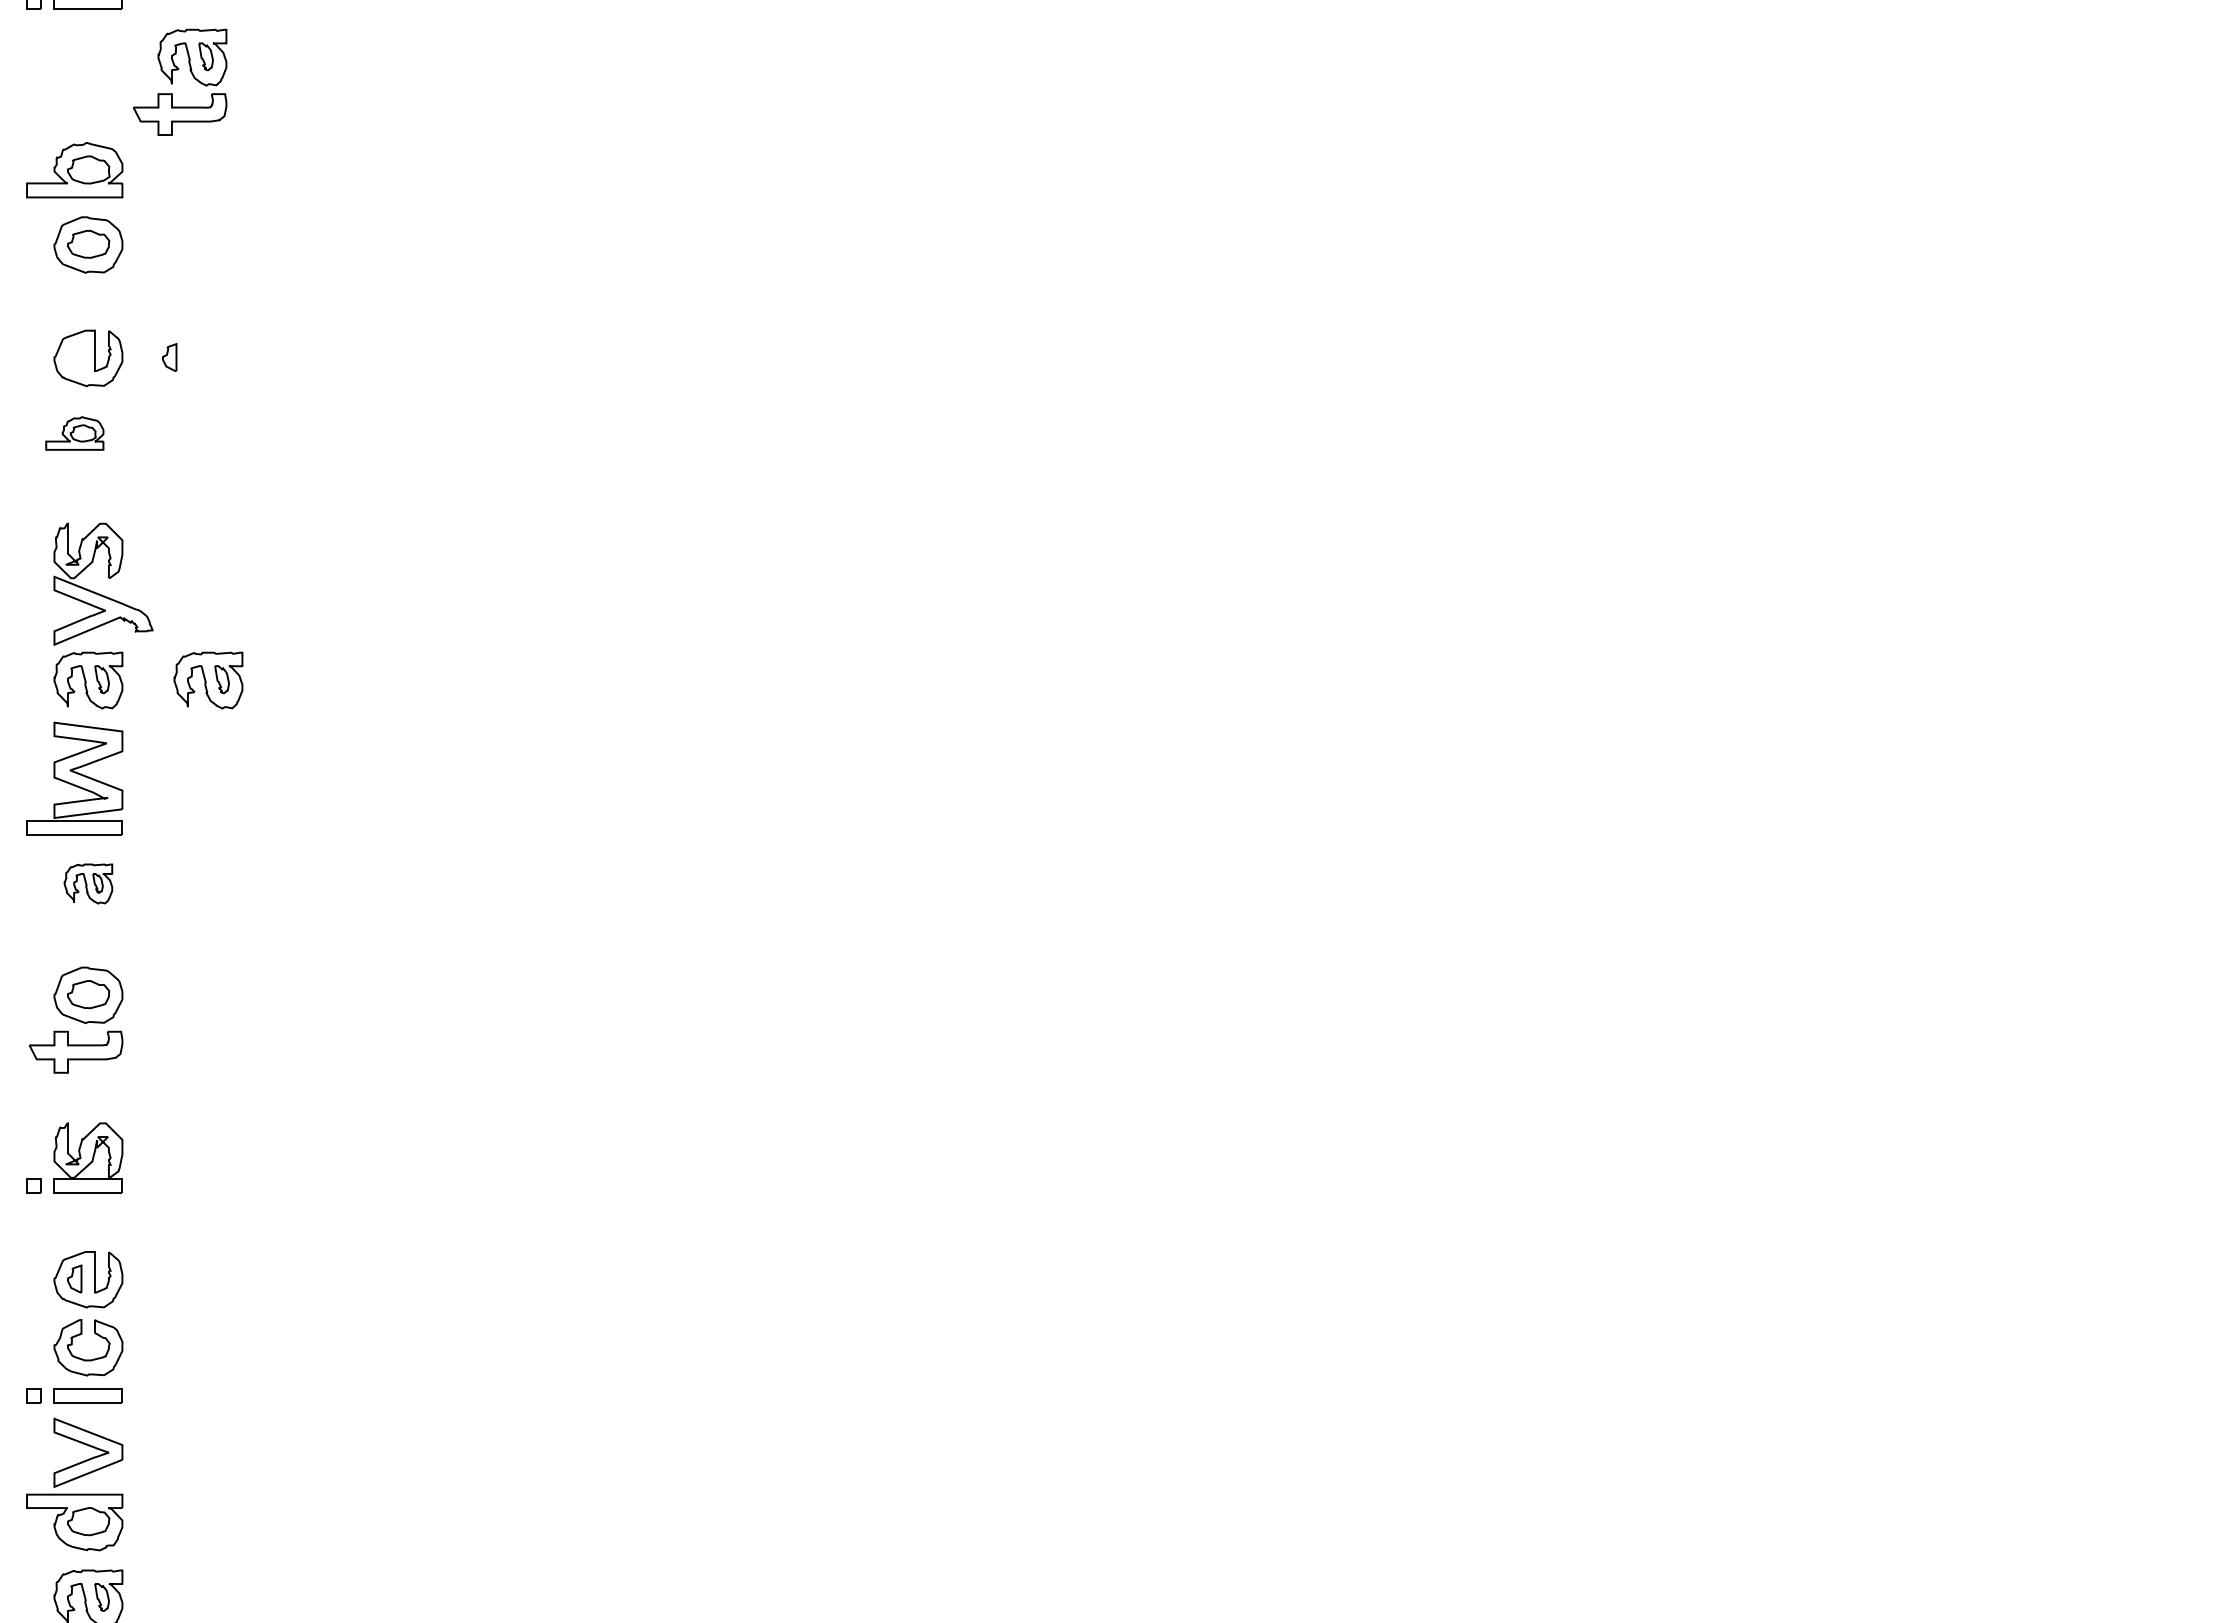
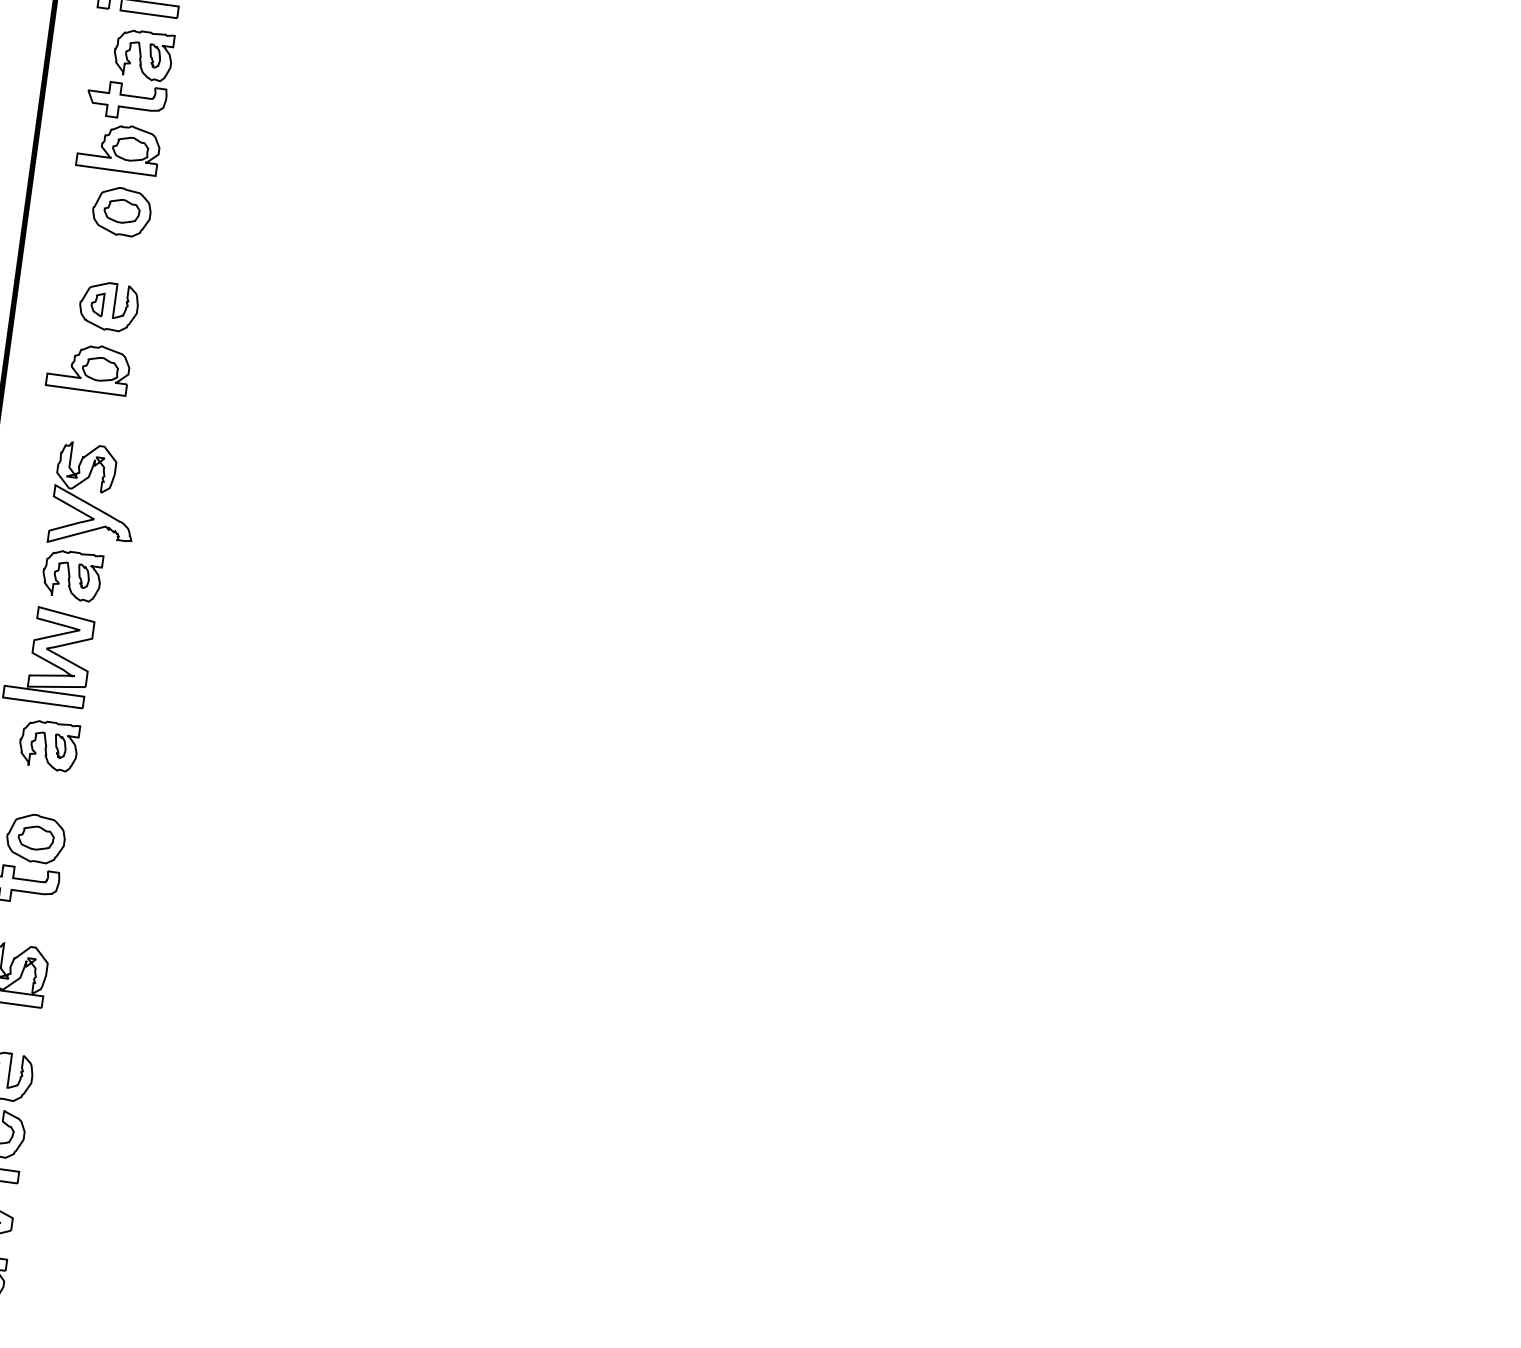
part: (172, 81) -> (123, 72), moved
part: (169, 357) -> (97, 304), moved
part: (74, 433) -> (88, 367), size x1.67
part: (208, 680) -> (172, 589), removed
part: (88, 883) -> (48, 745), size x1.43

